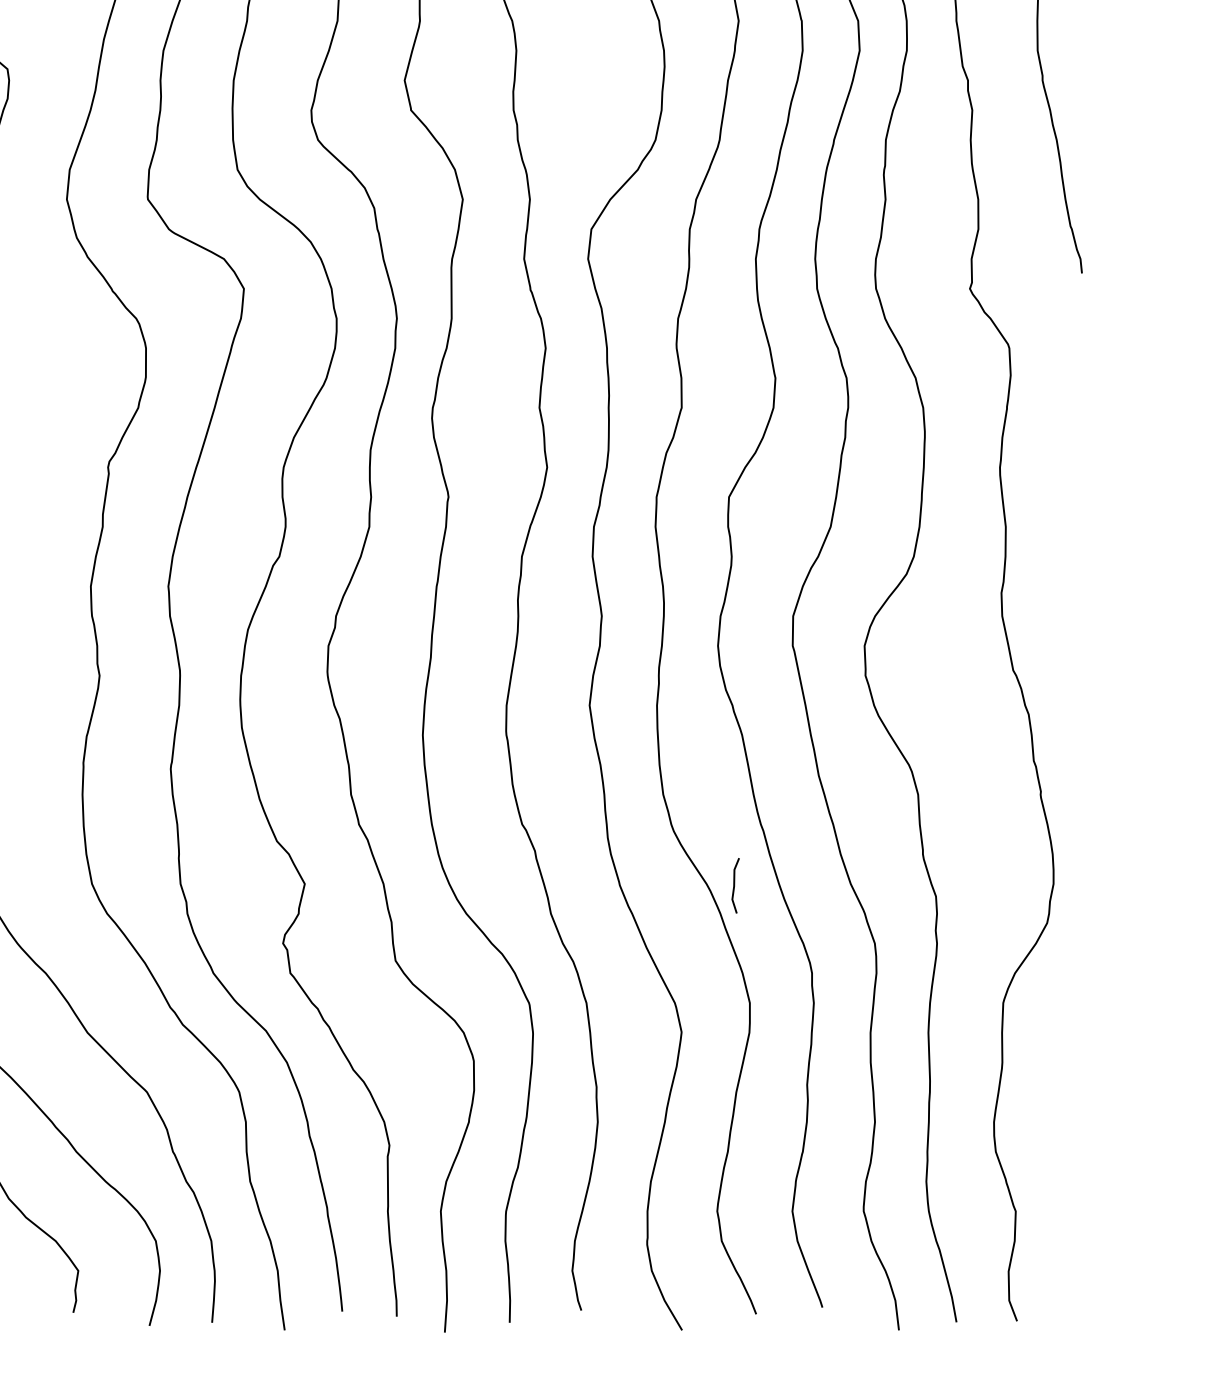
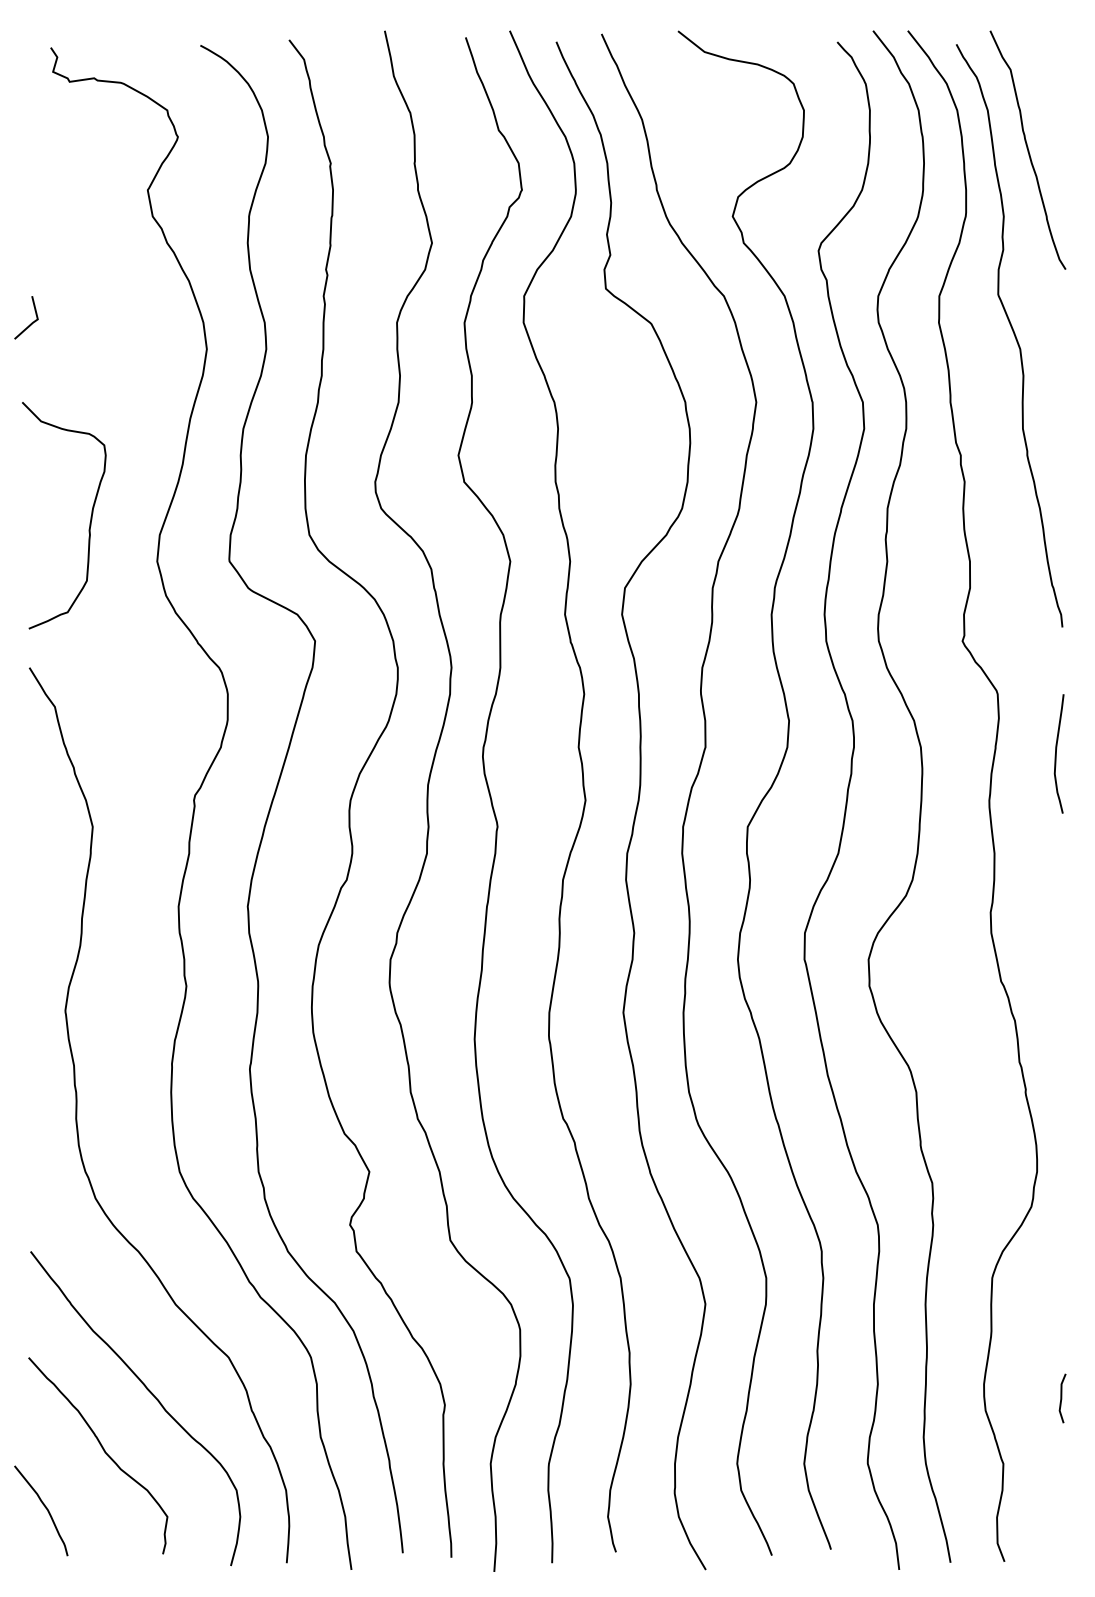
curve: (1075, 414) -> (1056, 753), added
line: (735, 885) -> (1062, 1398), moved

